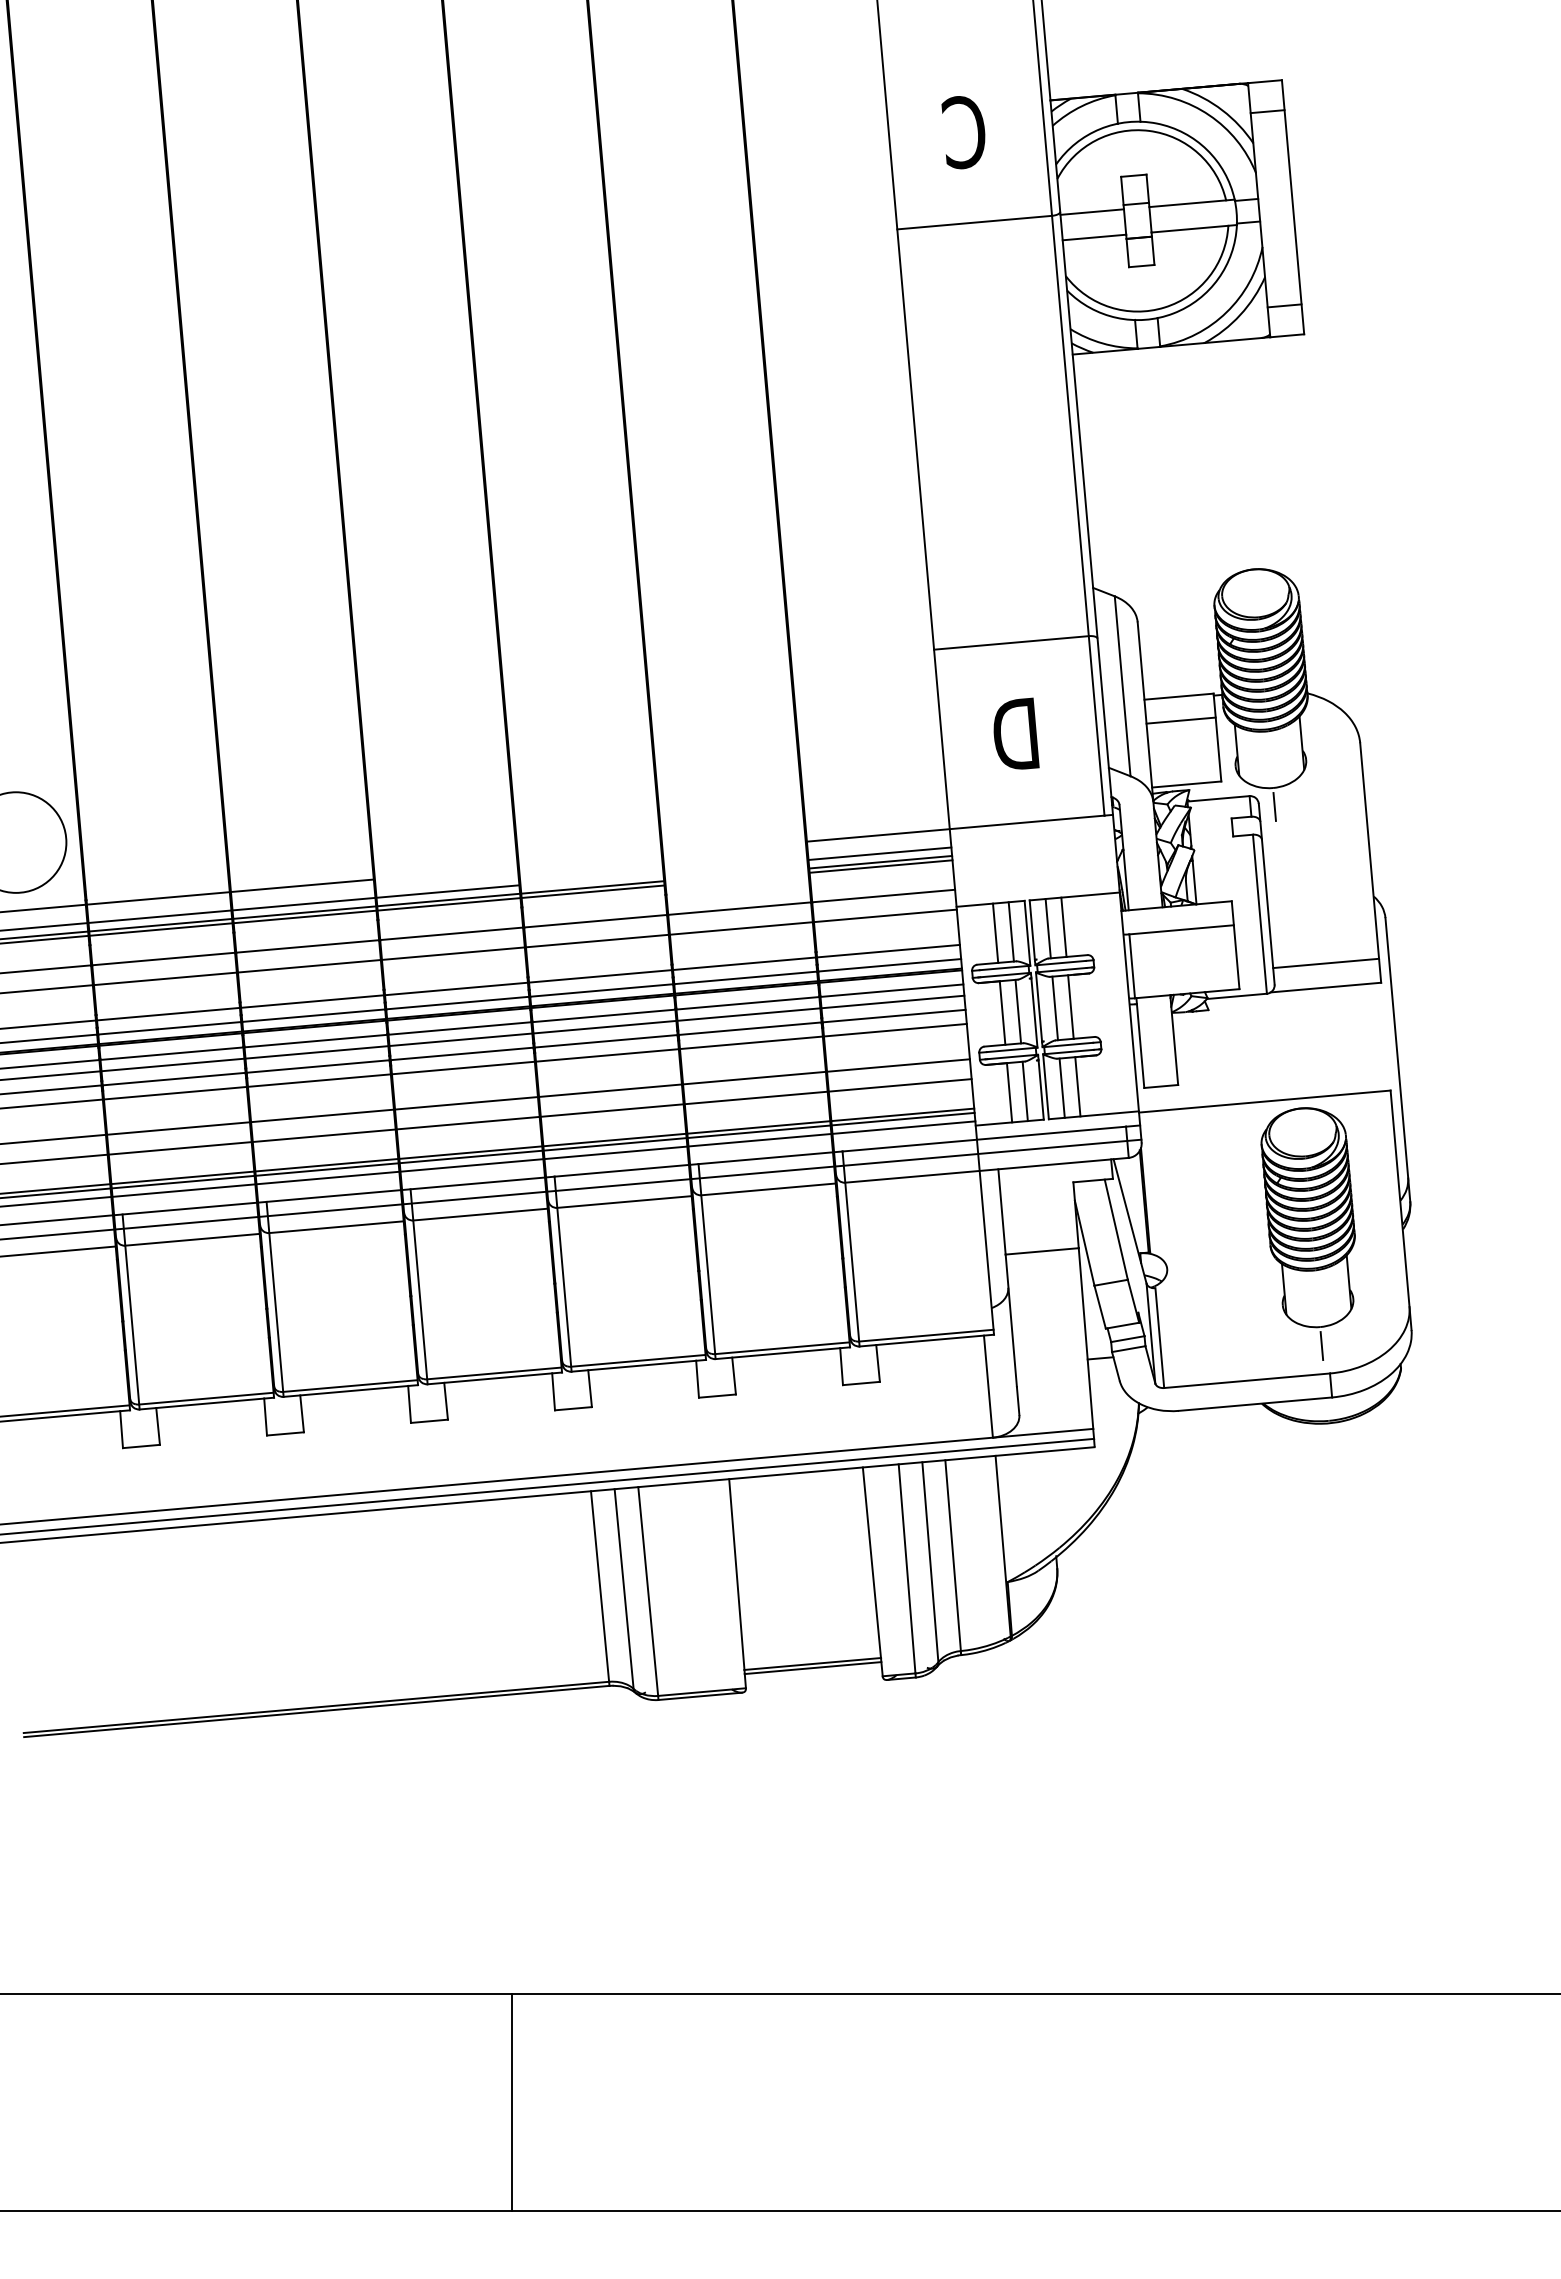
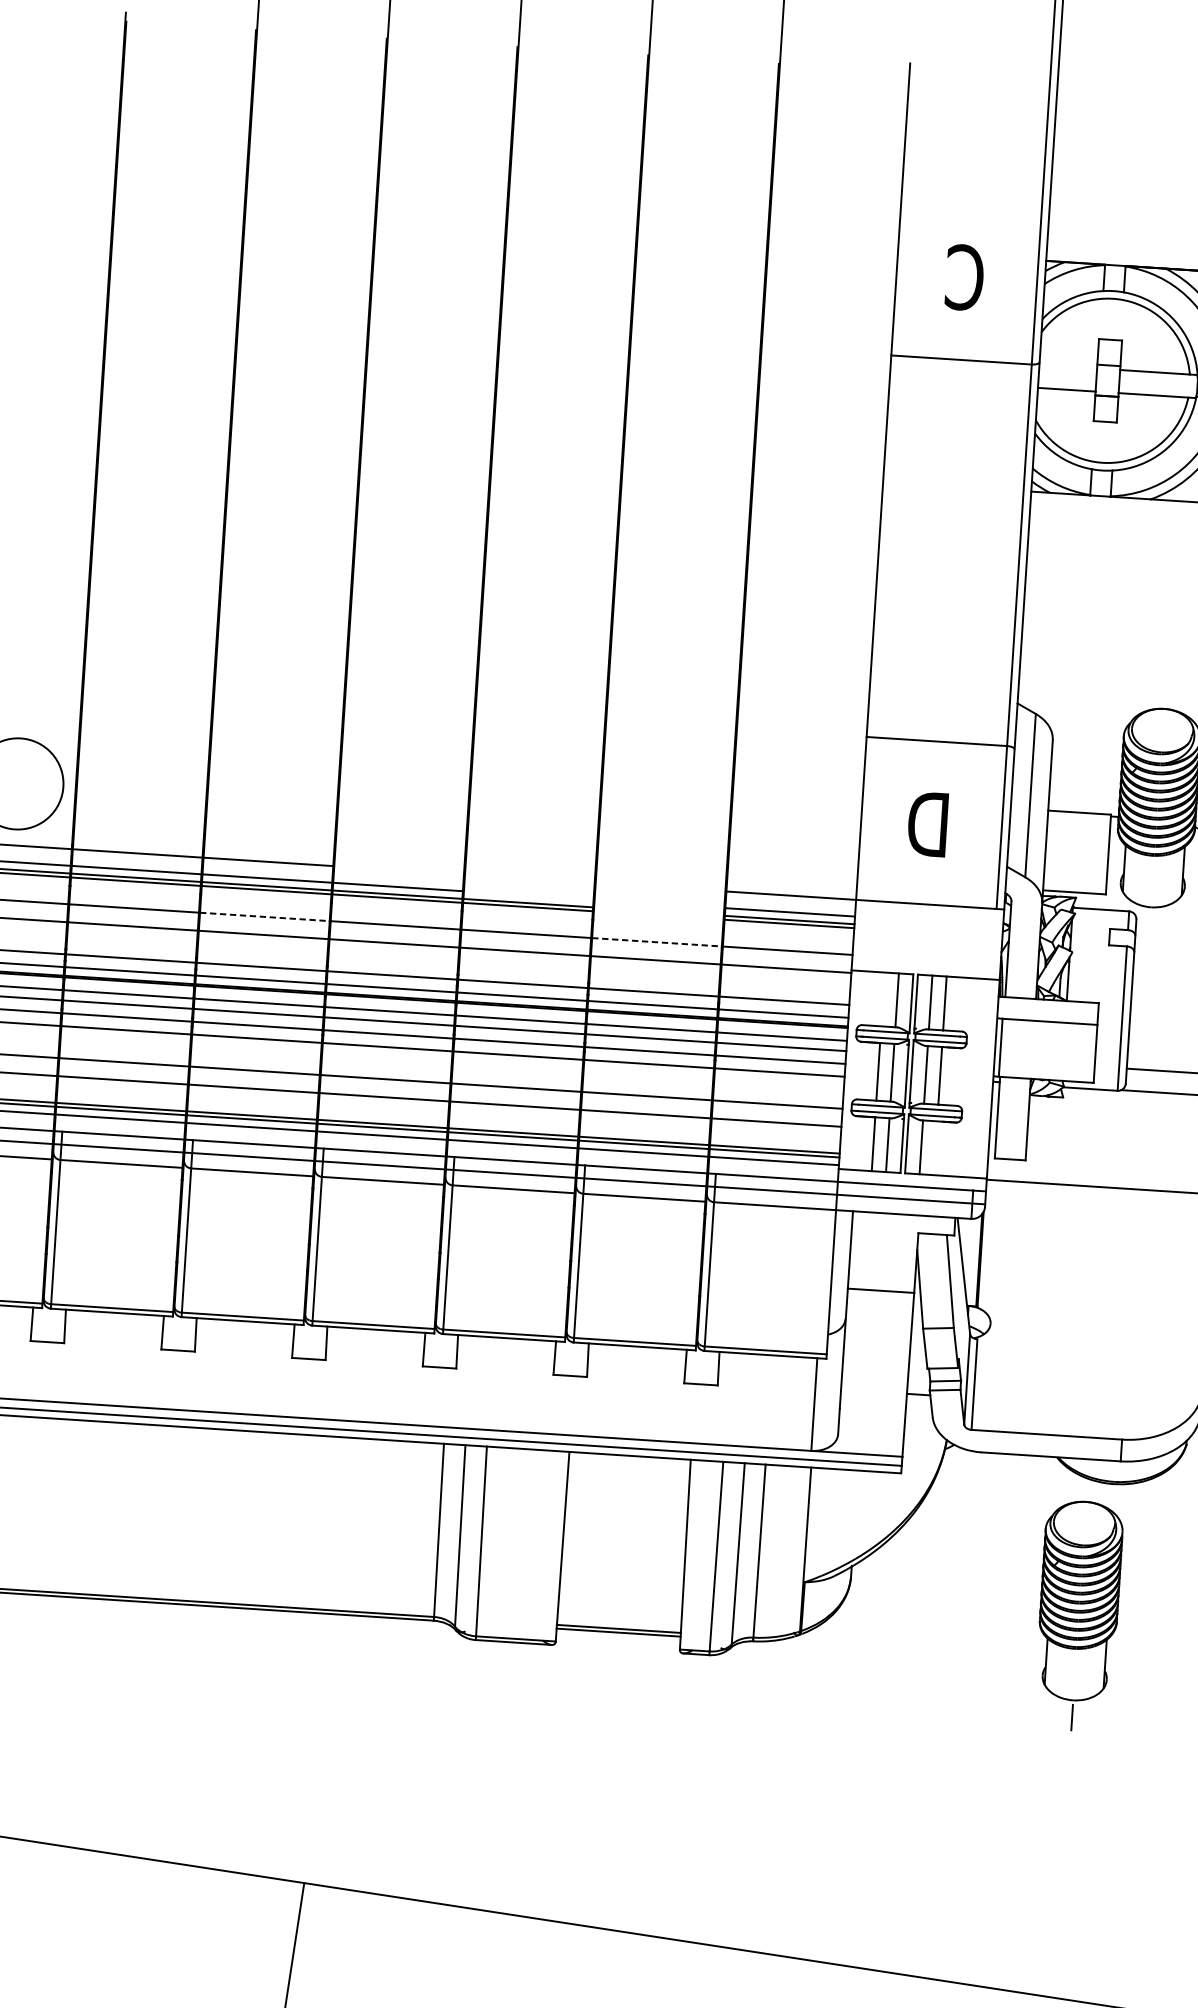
line: (1091, 211) -> (1067, 366), removed
line: (1180, 720) -> (1077, 834), removed
line: (1274, 806) -> (1150, 924), removed
line: (739, 908) -> (656, 942), solid -> dashed
line: (995, 932) -> (882, 998), removed
line: (307, 946) -> (264, 916), solid -> dashed
line: (1077, 1086) -> (935, 1147), removed
part: (1307, 1233) -> (1074, 1614), moved

